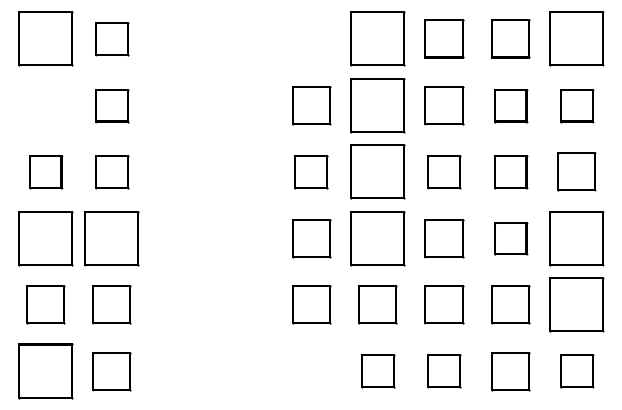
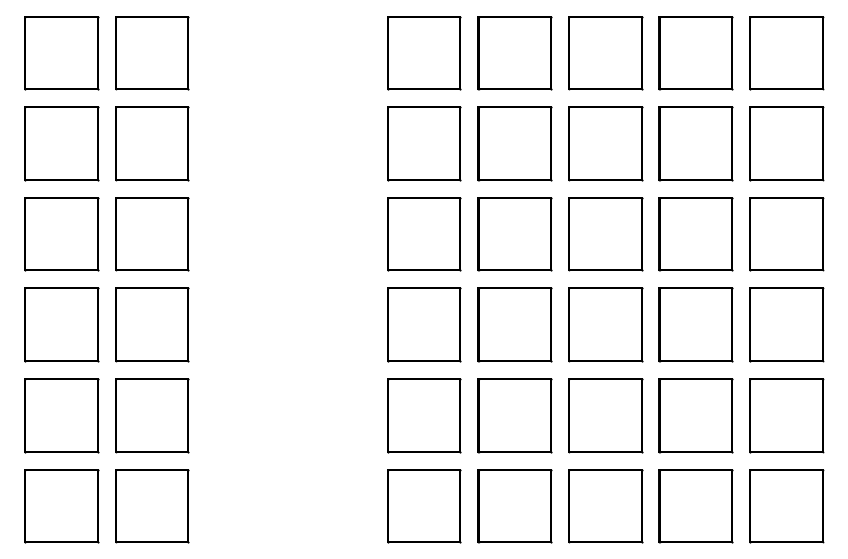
part: (111, 38) -> (151, 52), size x1.67
part: (311, 38) -> (424, 52), added
part: (444, 38) -> (606, 52), size x1.43
part: (510, 38) -> (696, 52), size x1.43
part: (45, 105) -> (61, 143), added
part: (111, 105) -> (151, 143), size x1.67
part: (311, 105) -> (424, 143), size x1.43
part: (444, 105) -> (606, 143), size x1.43
part: (510, 105) -> (696, 143), size x1.67
part: (576, 105) -> (786, 143), size x1.67
part: (45, 171) -> (61, 233), size x1.67
part: (111, 171) -> (151, 233), size x1.67
part: (311, 171) -> (424, 233), size x1.67
part: (444, 171) -> (606, 233), size x1.67
part: (510, 171) -> (696, 233), size x1.67
part: (576, 171) -> (786, 233), size x1.43
part: (311, 238) -> (424, 325), size x1.43
part: (444, 238) -> (606, 325), size x1.43
part: (510, 238) -> (696, 325), size x1.67
part: (45, 304) -> (61, 415), size x1.43
part: (111, 304) -> (151, 415), size x1.43
part: (311, 304) -> (424, 415), size x1.43
part: (377, 304) -> (514, 415), size x1.43
part: (444, 304) -> (606, 415), size x1.43
part: (510, 304) -> (696, 415), size x1.43
part: (111, 371) -> (151, 506), size x1.43
part: (311, 371) -> (424, 506), added
part: (377, 371) -> (514, 506), size x1.67
part: (444, 371) -> (606, 506), size x1.67
part: (510, 371) -> (696, 506), size x1.43
part: (576, 371) -> (786, 506), size x1.67

